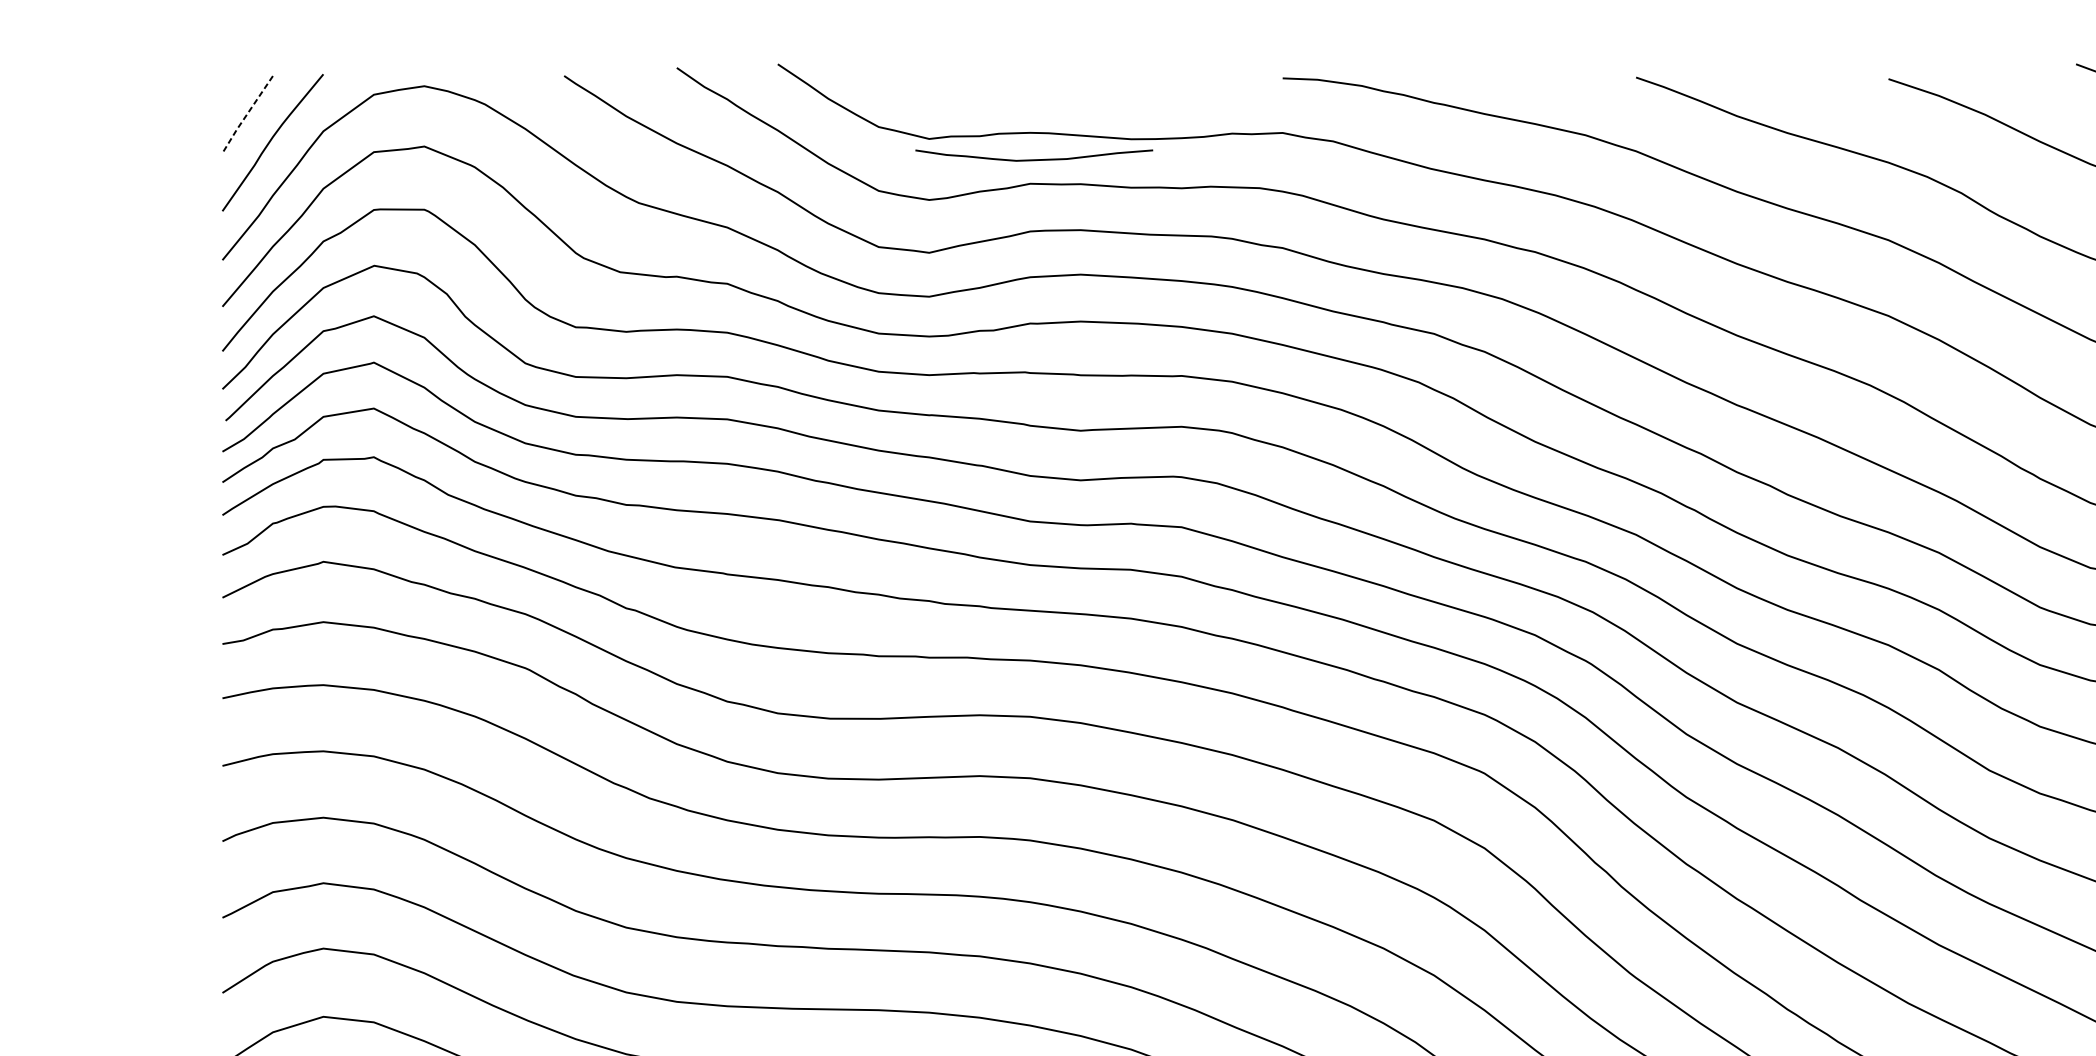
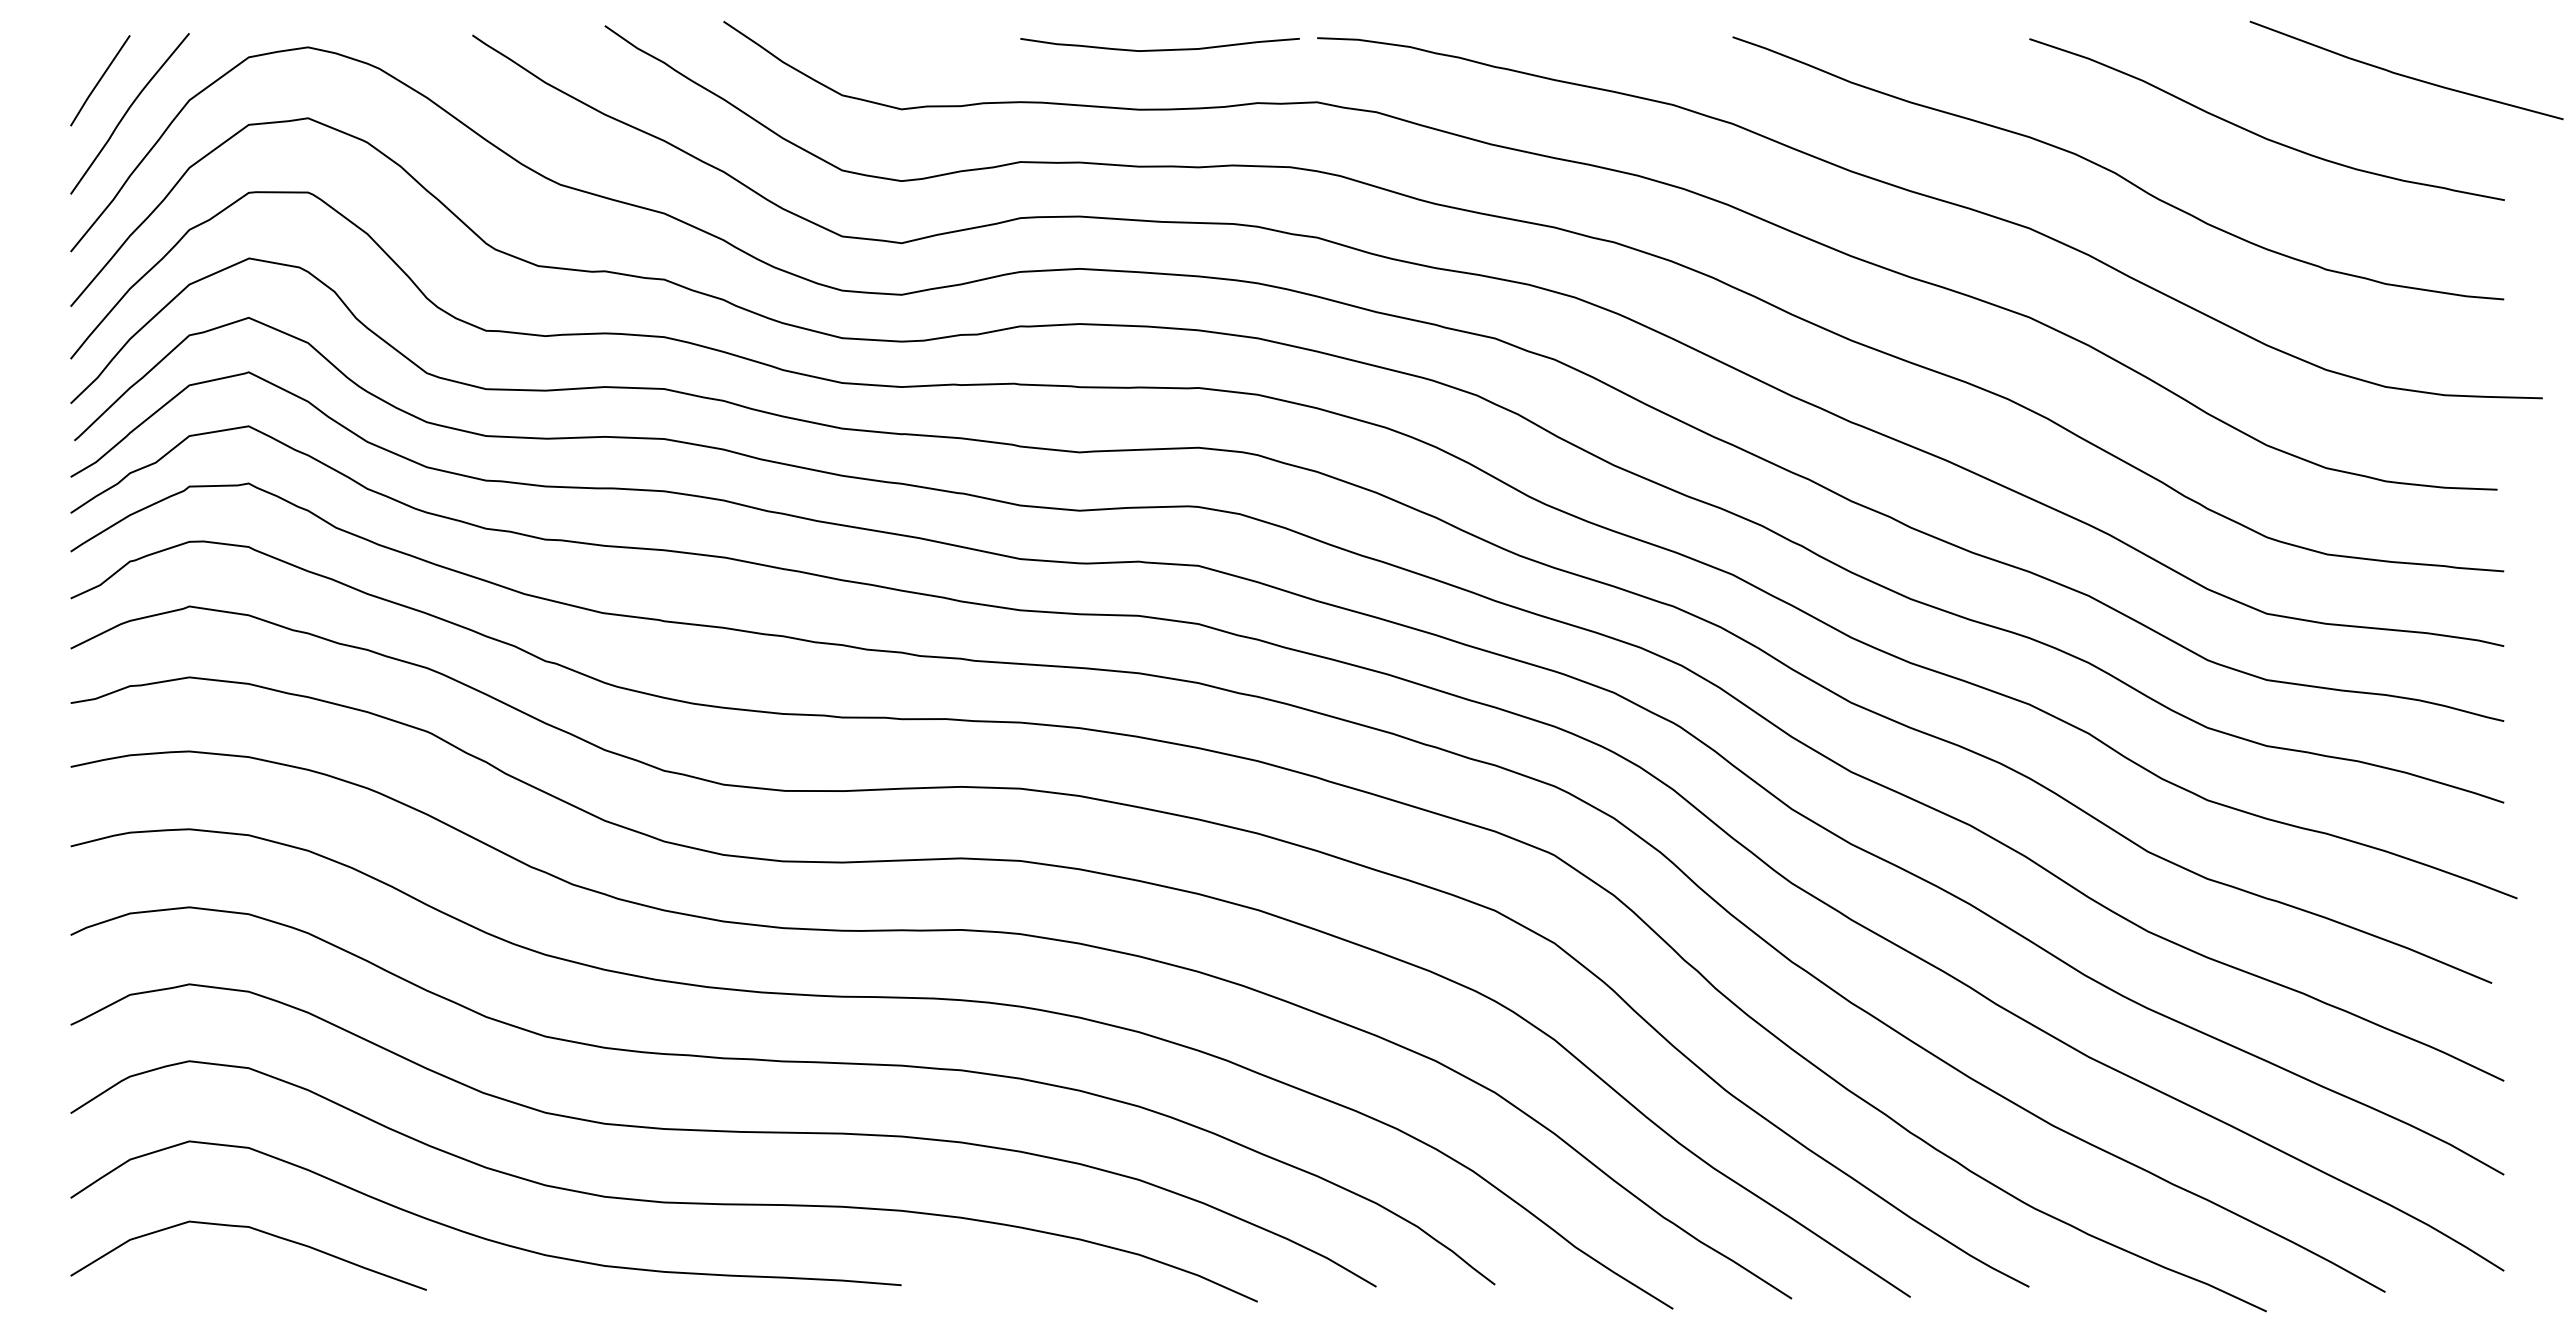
line: (246, 114) -> (99, 80), dashed -> solid
curve: (1033, 159) -> (1159, 49), moved

